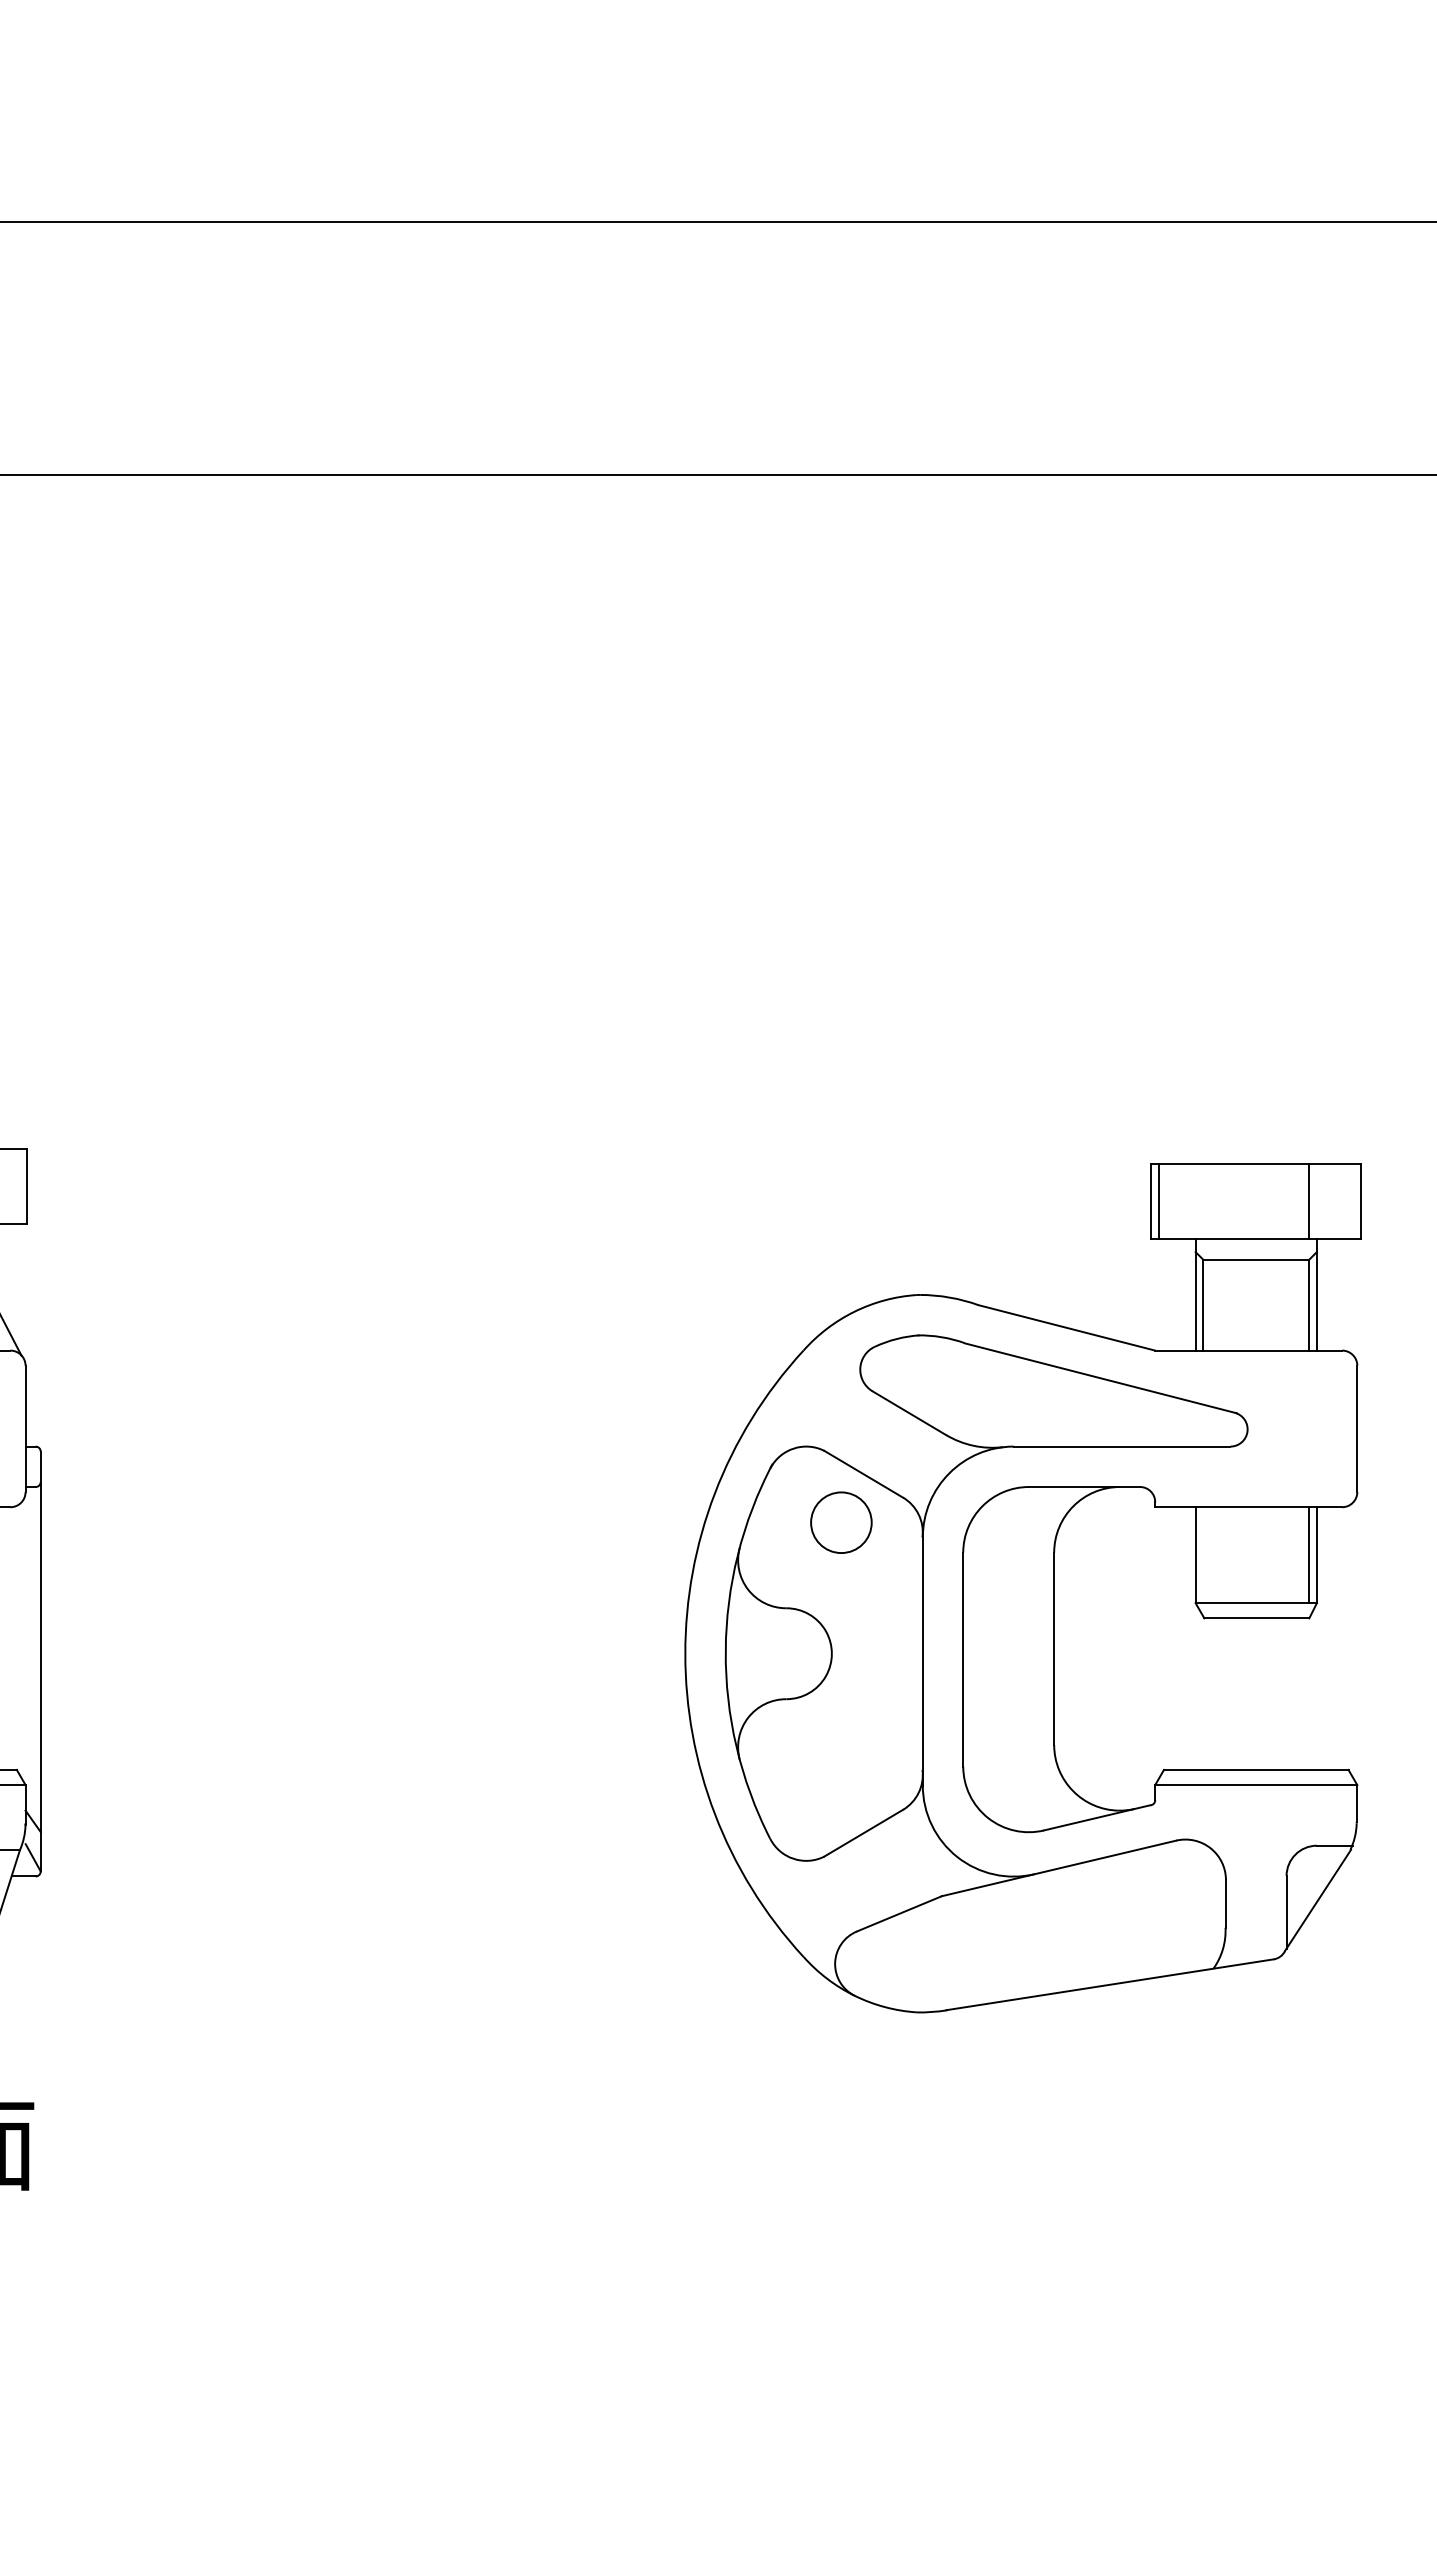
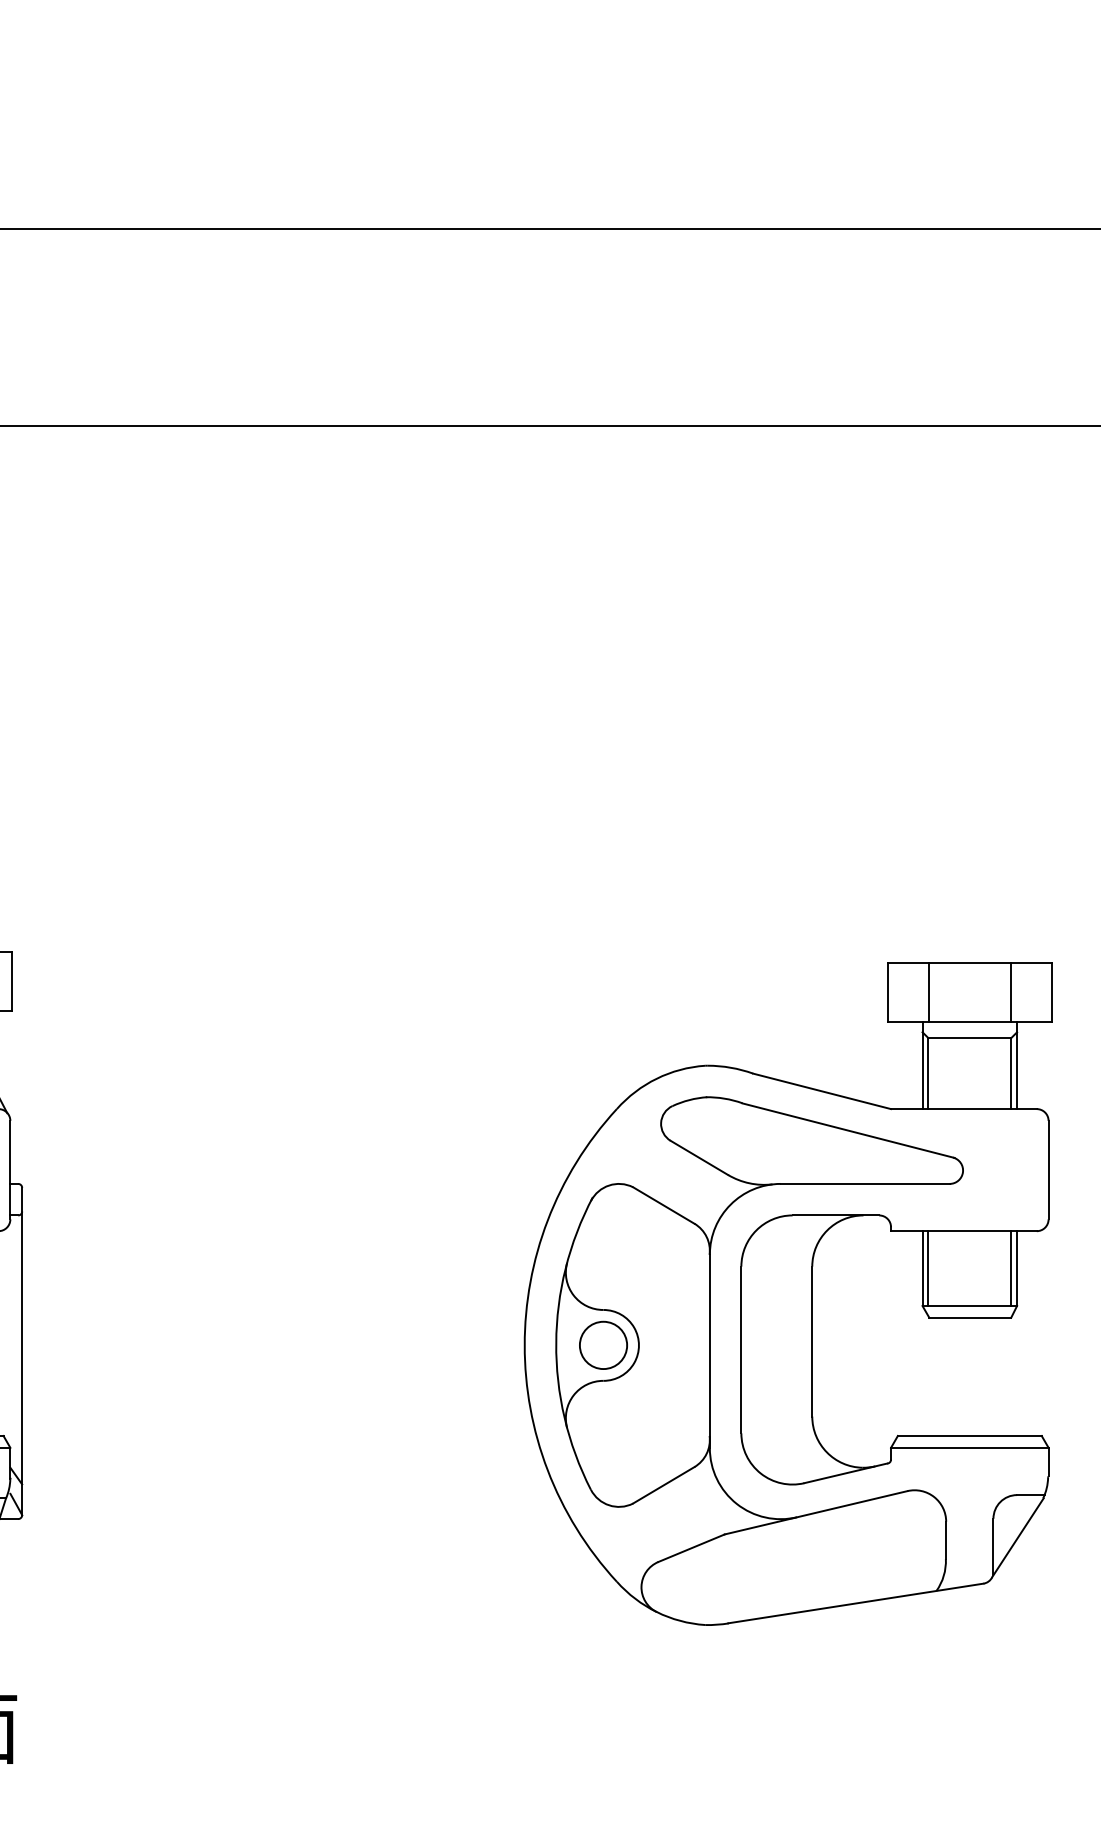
line: (1158, 1201) -> (928, 992), moved
circle: (841, 1522) -> (603, 1345), moved
line: (1203, 1555) -> (928, 1268), added

